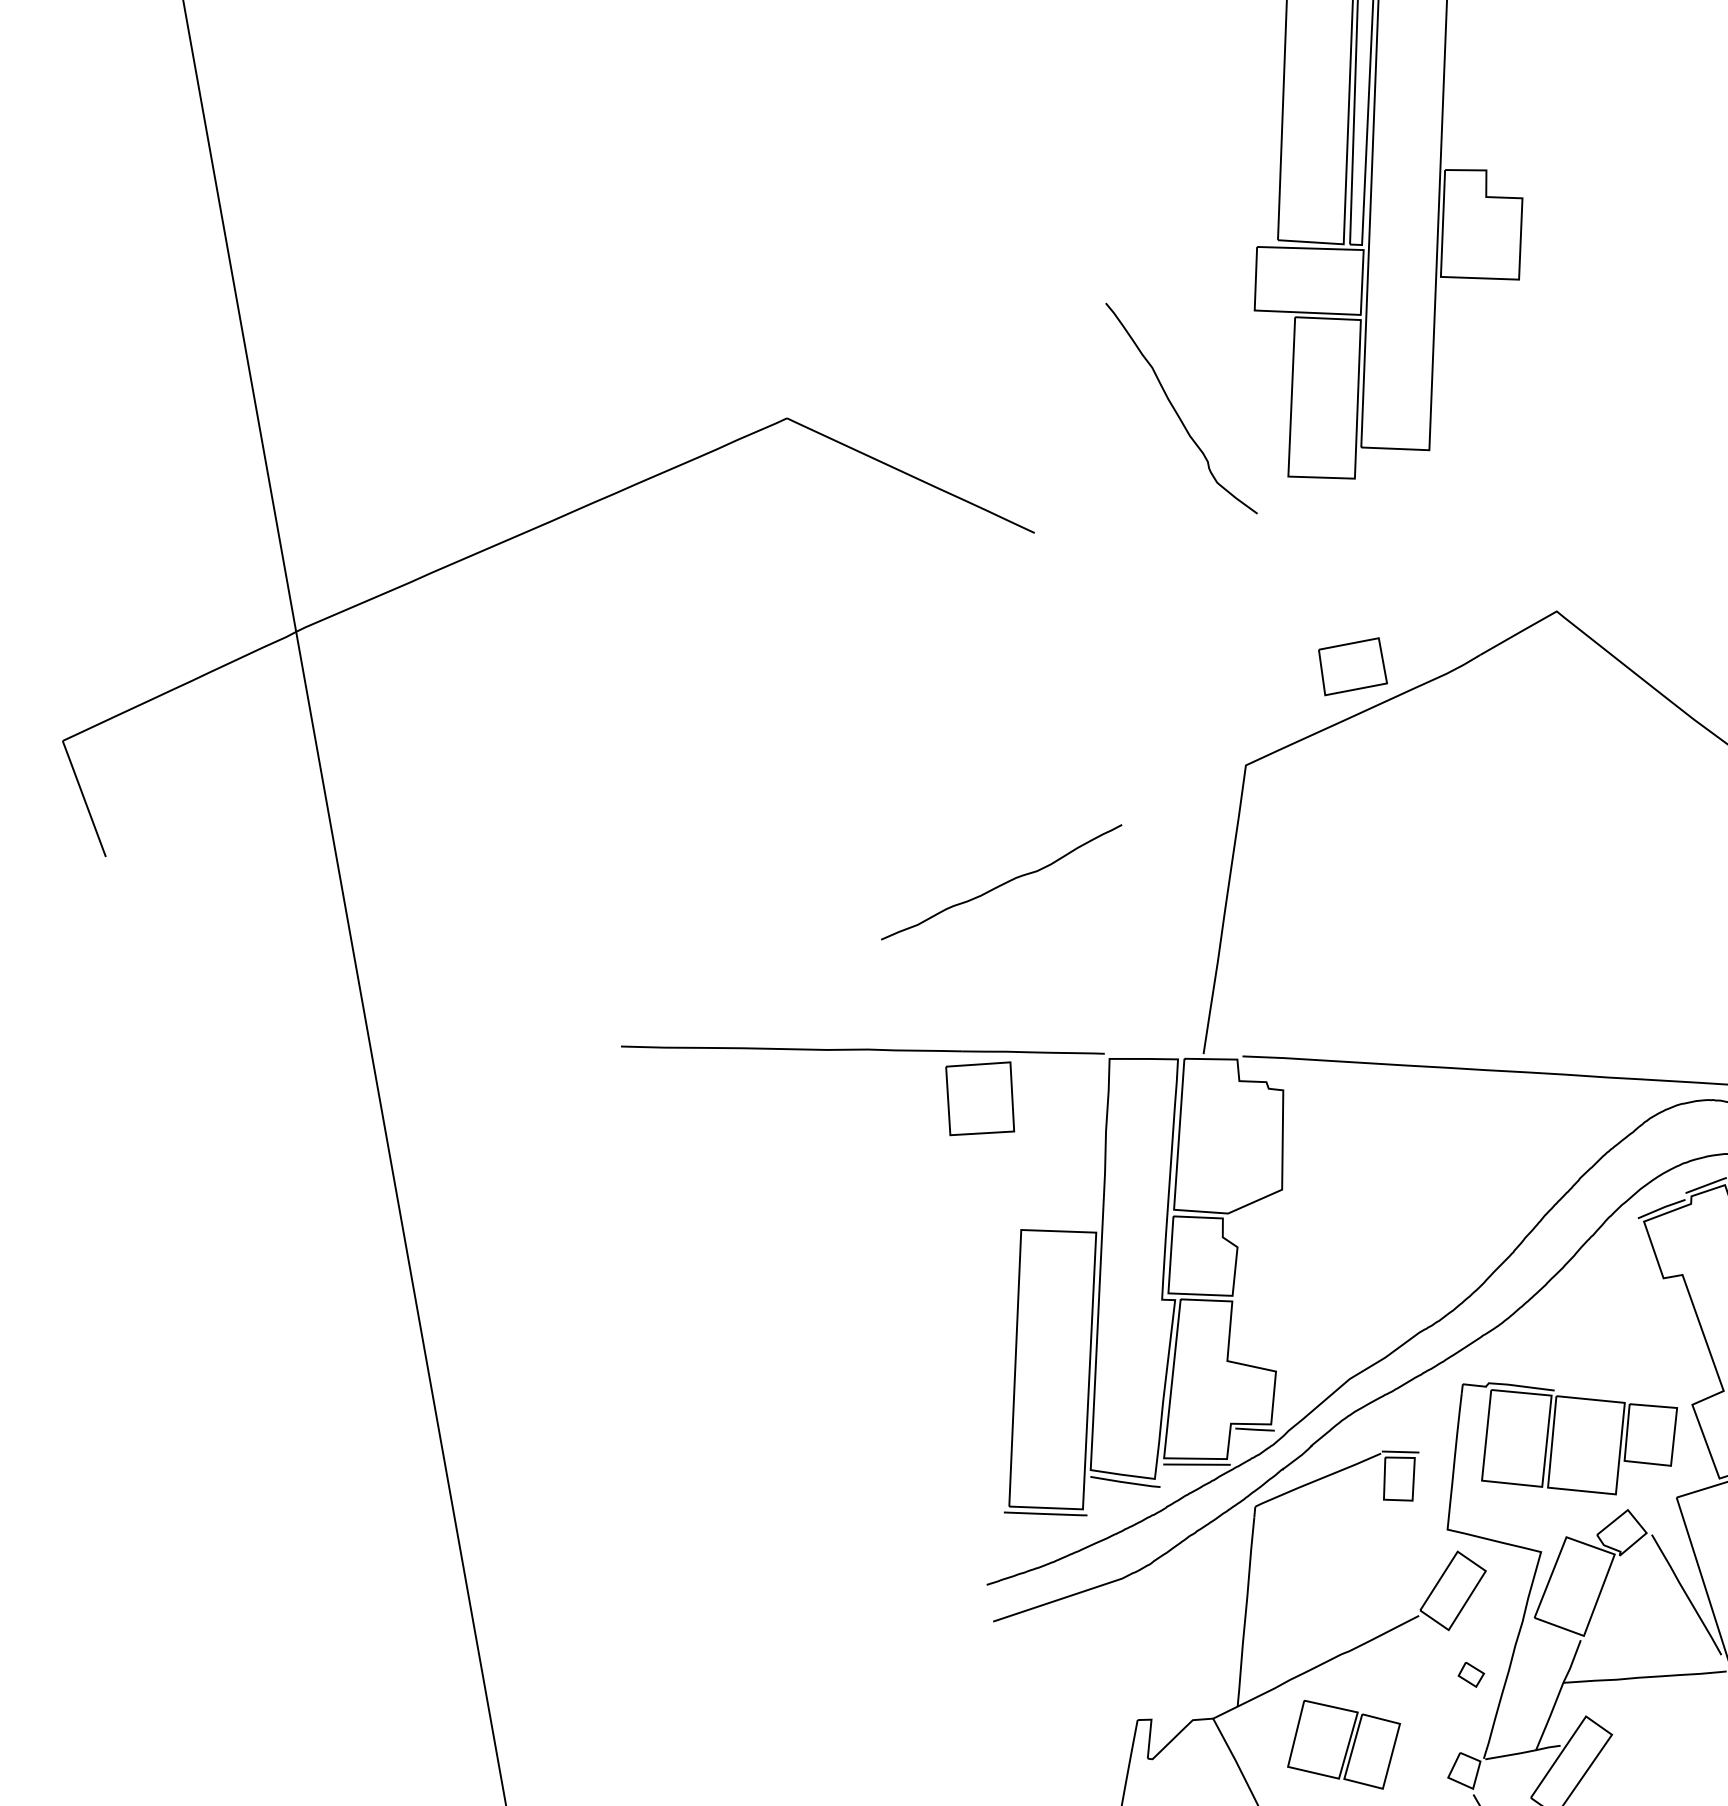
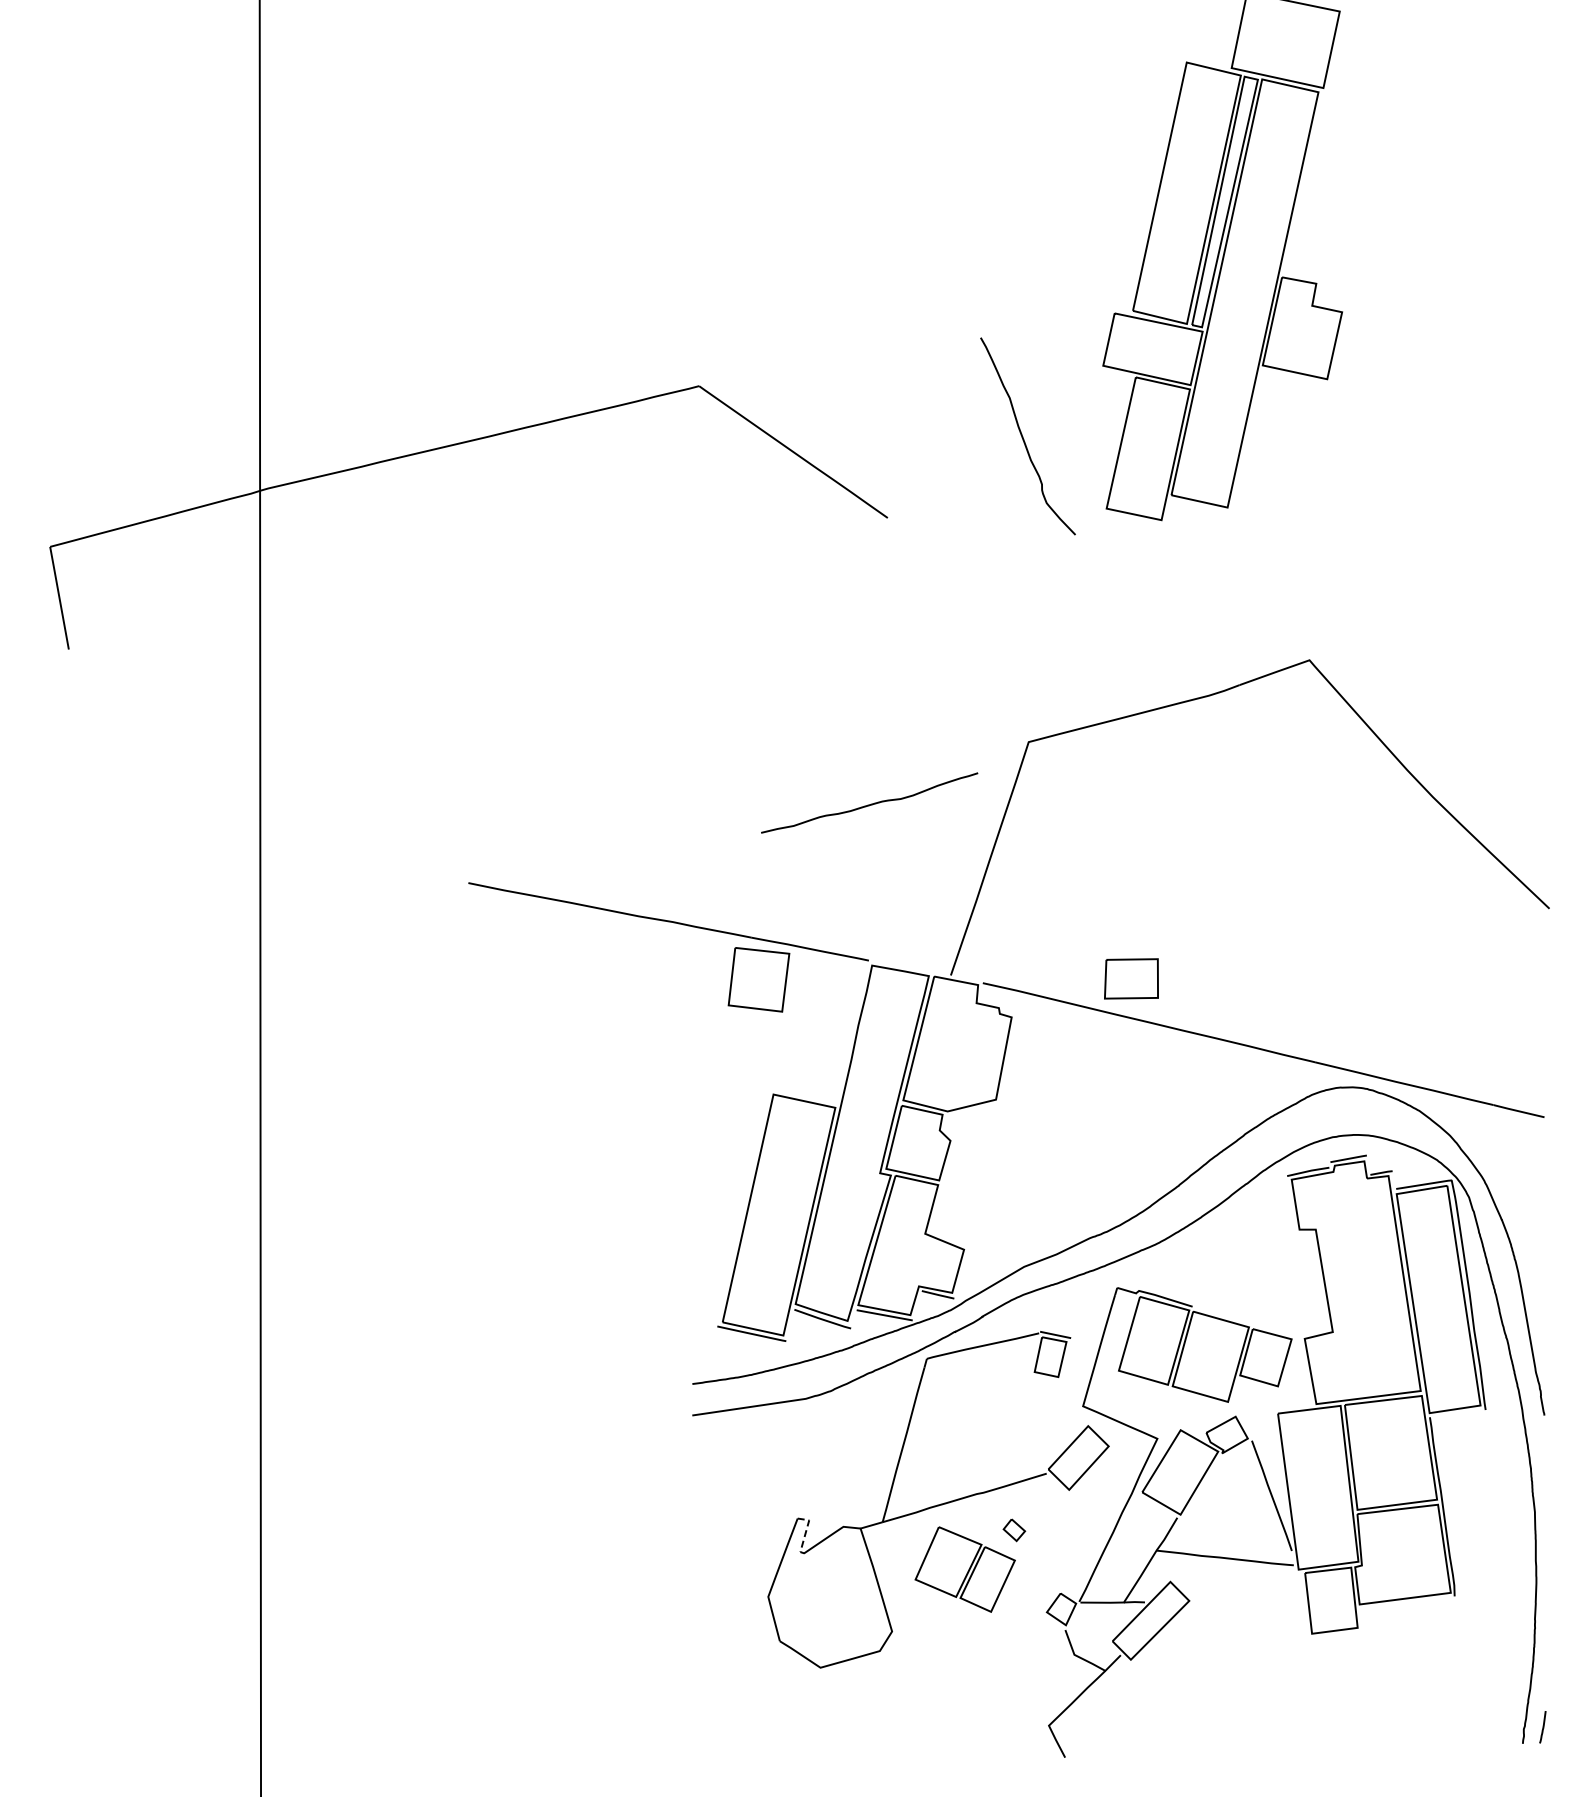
part: (1352, 666) -> (1131, 978), moved
curve: (1001, 884) -> (869, 804), moved
part: (1471, 1674) -> (1014, 1530), moved
line: (1150, 1732) -> (806, 1530), solid -> dashed

